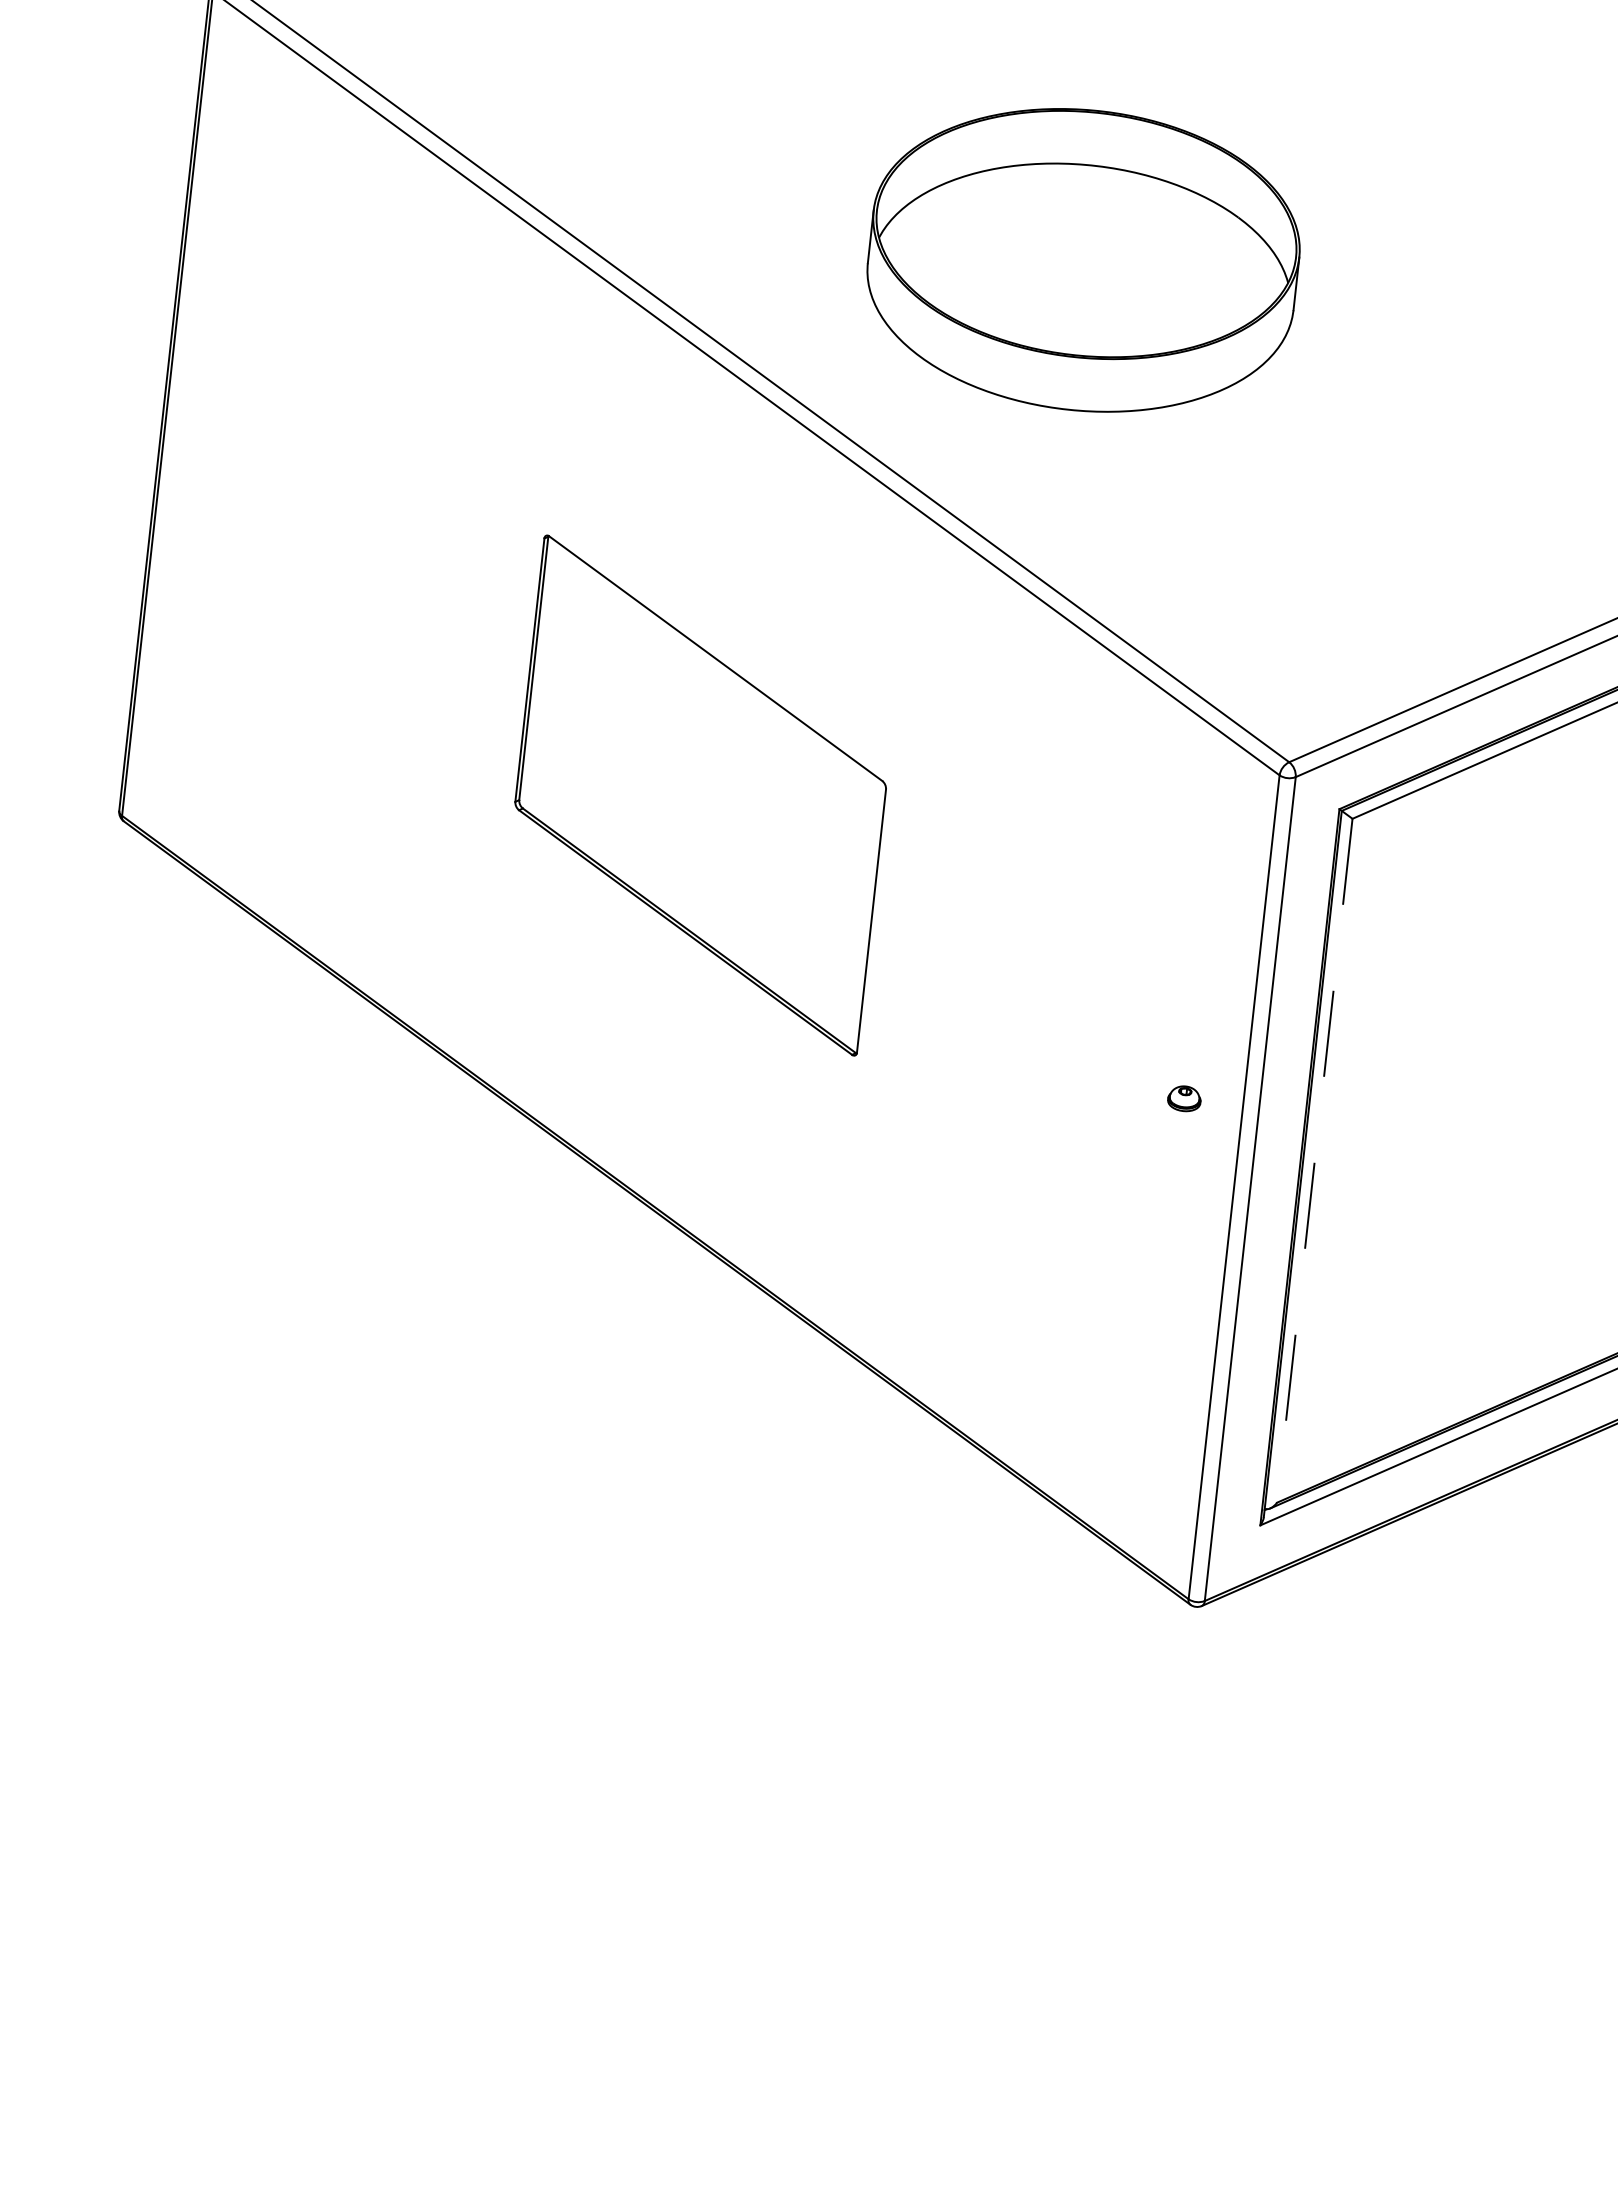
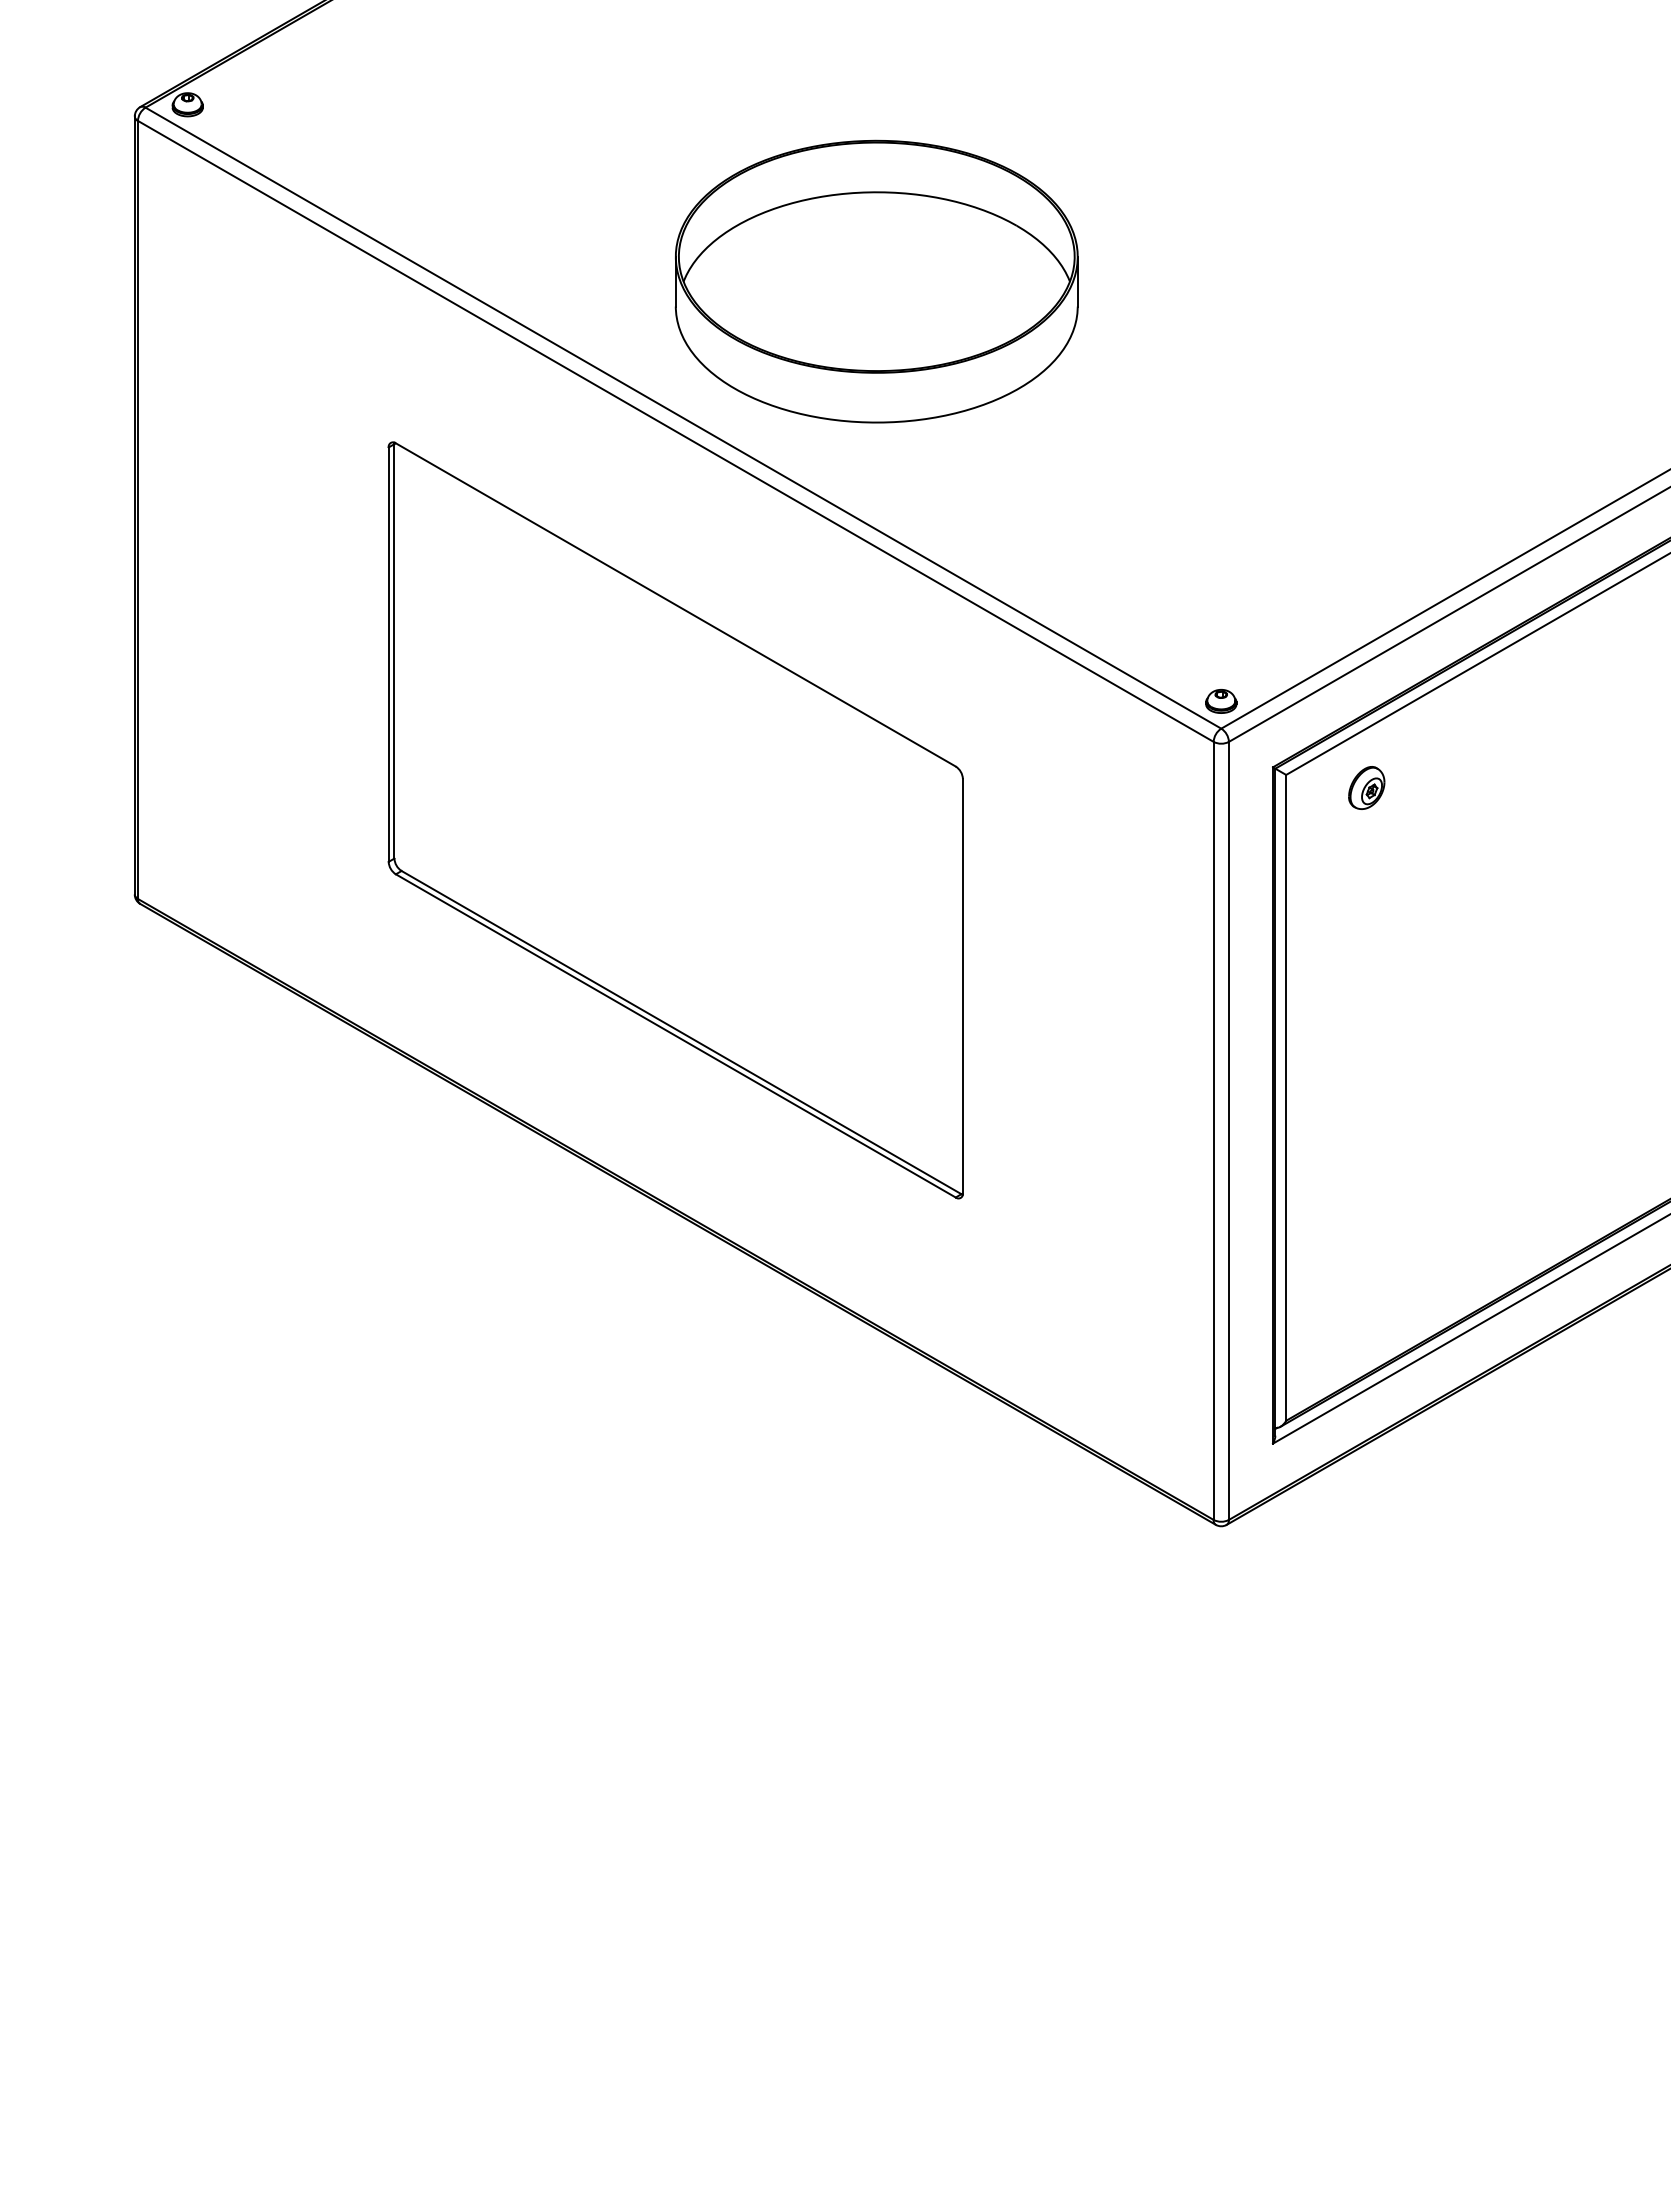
part: (1083, 260) -> (876, 281), moved
part: (700, 795) -> (675, 820), size x1.67
part: (1436, 841) -> (1366, 787), added
part: (1184, 1098) -> (1221, 701), moved
line: (1315, 1160) -> (1286, 1097), dashed -> solid

